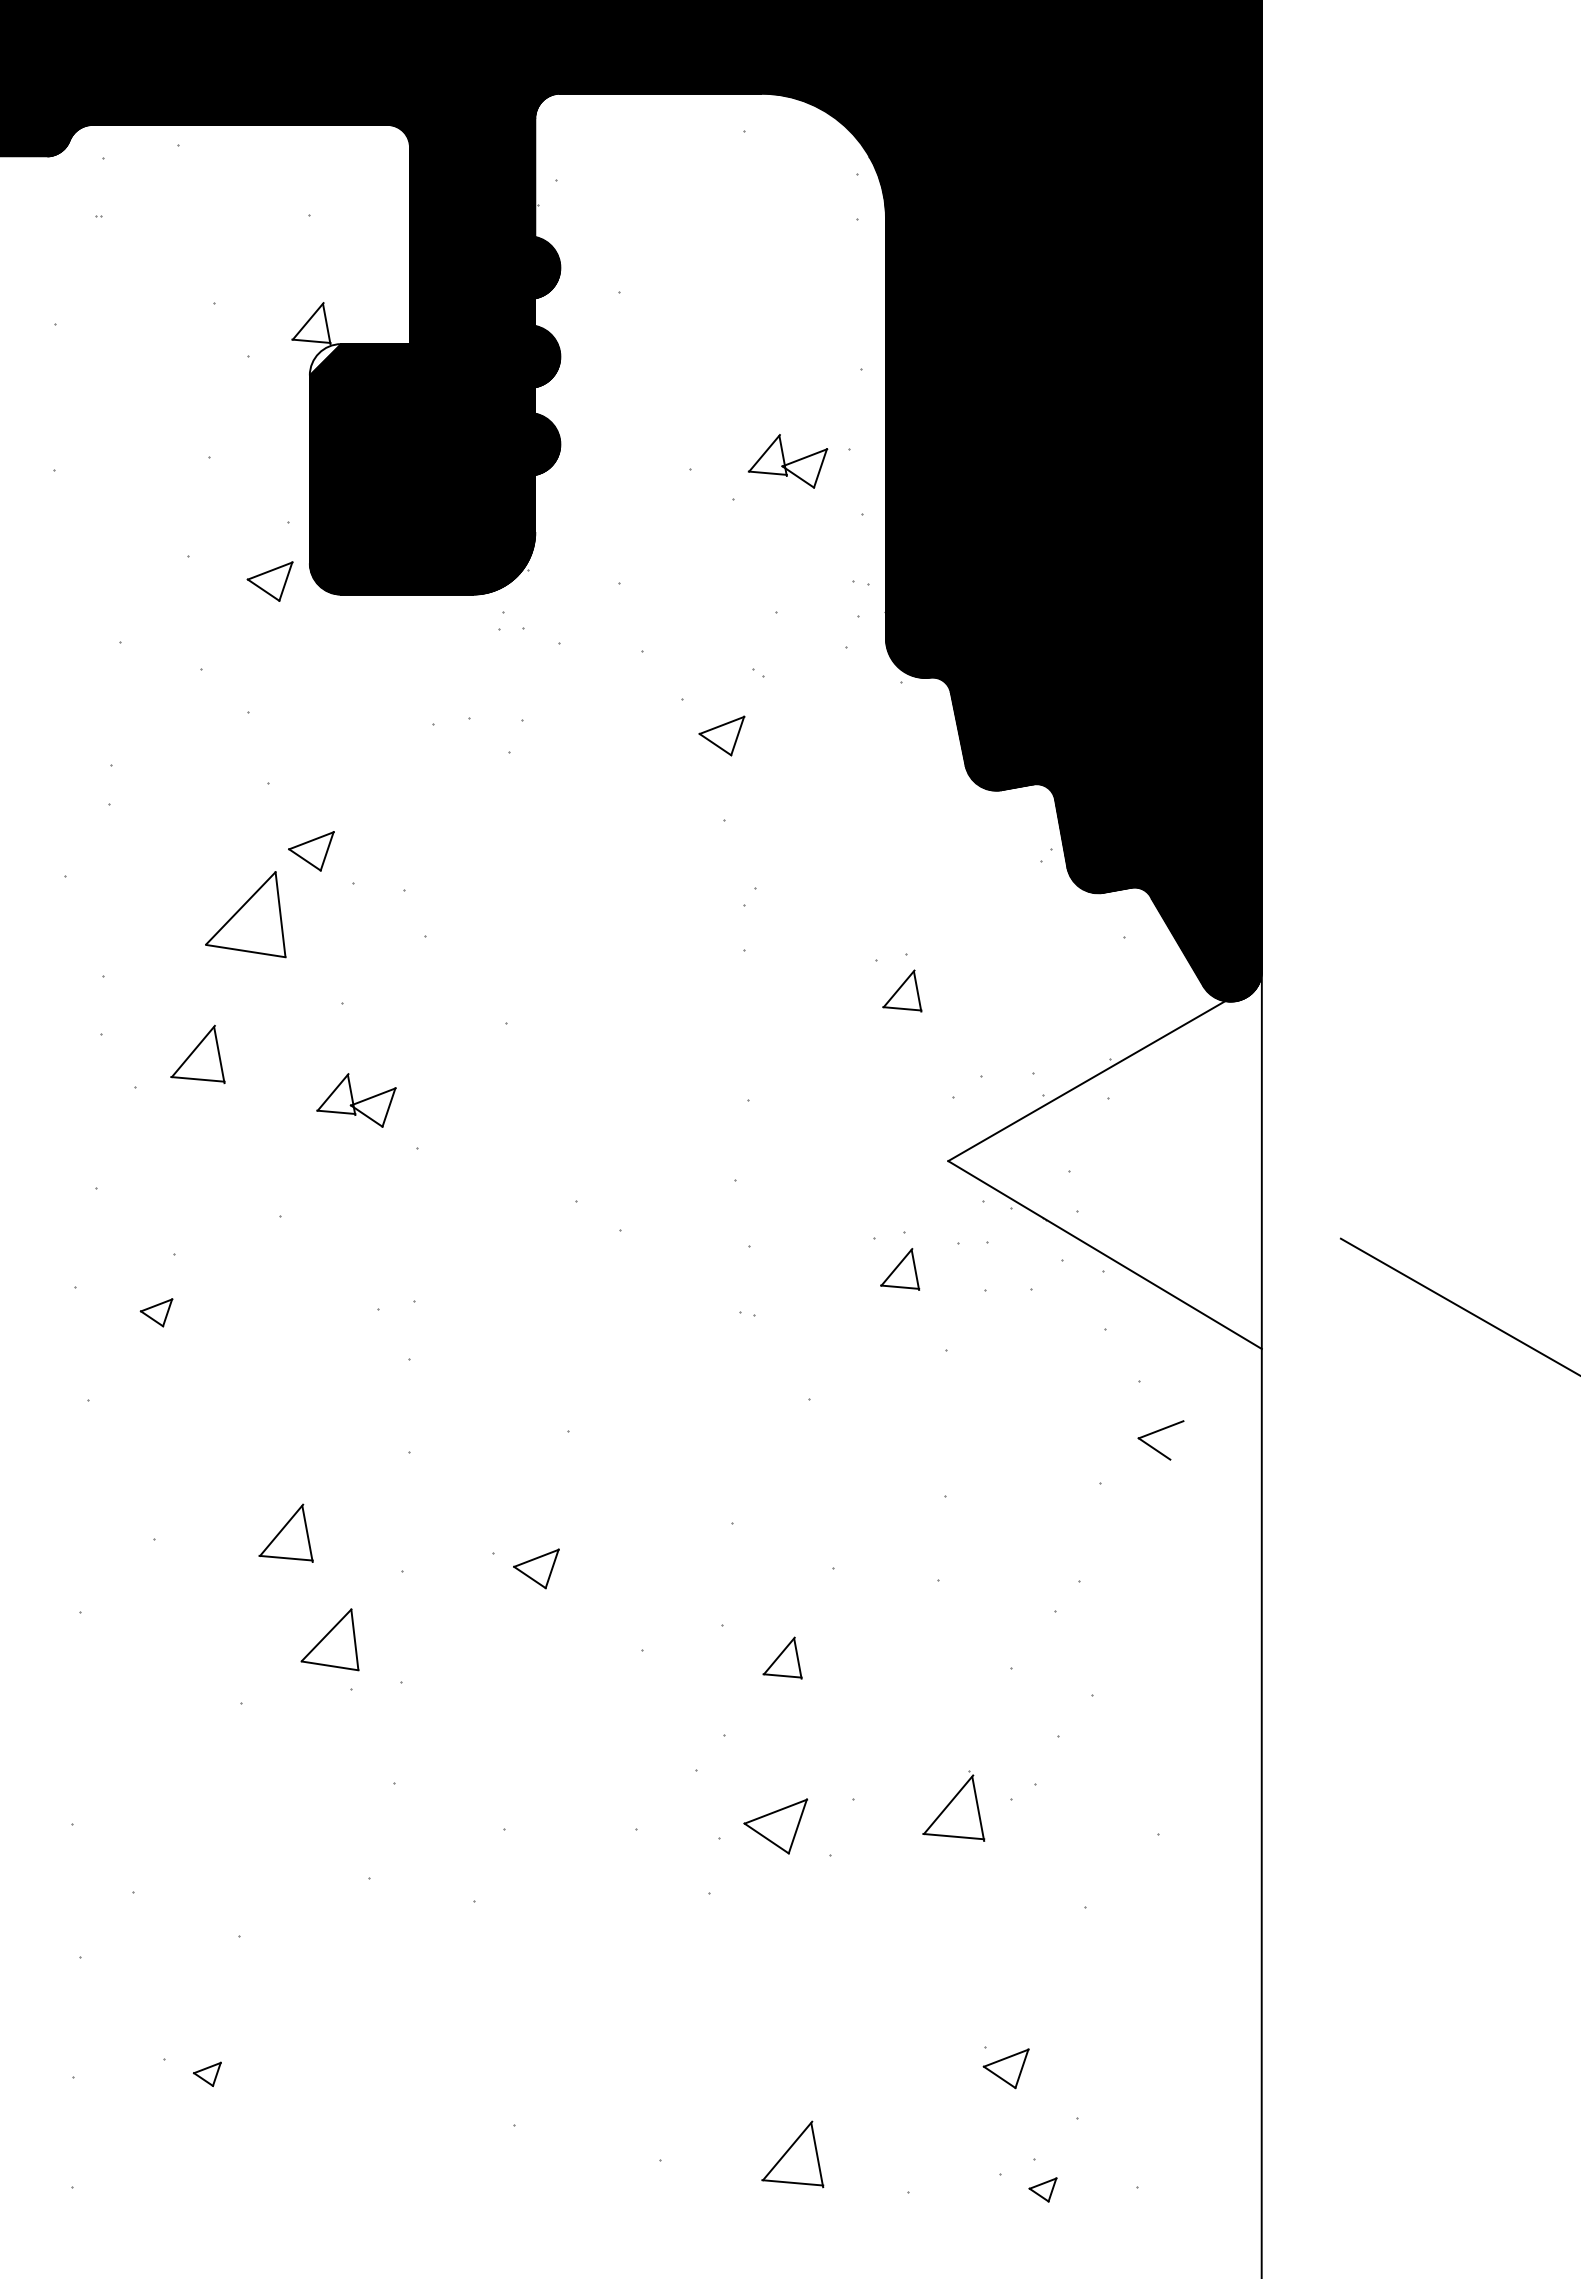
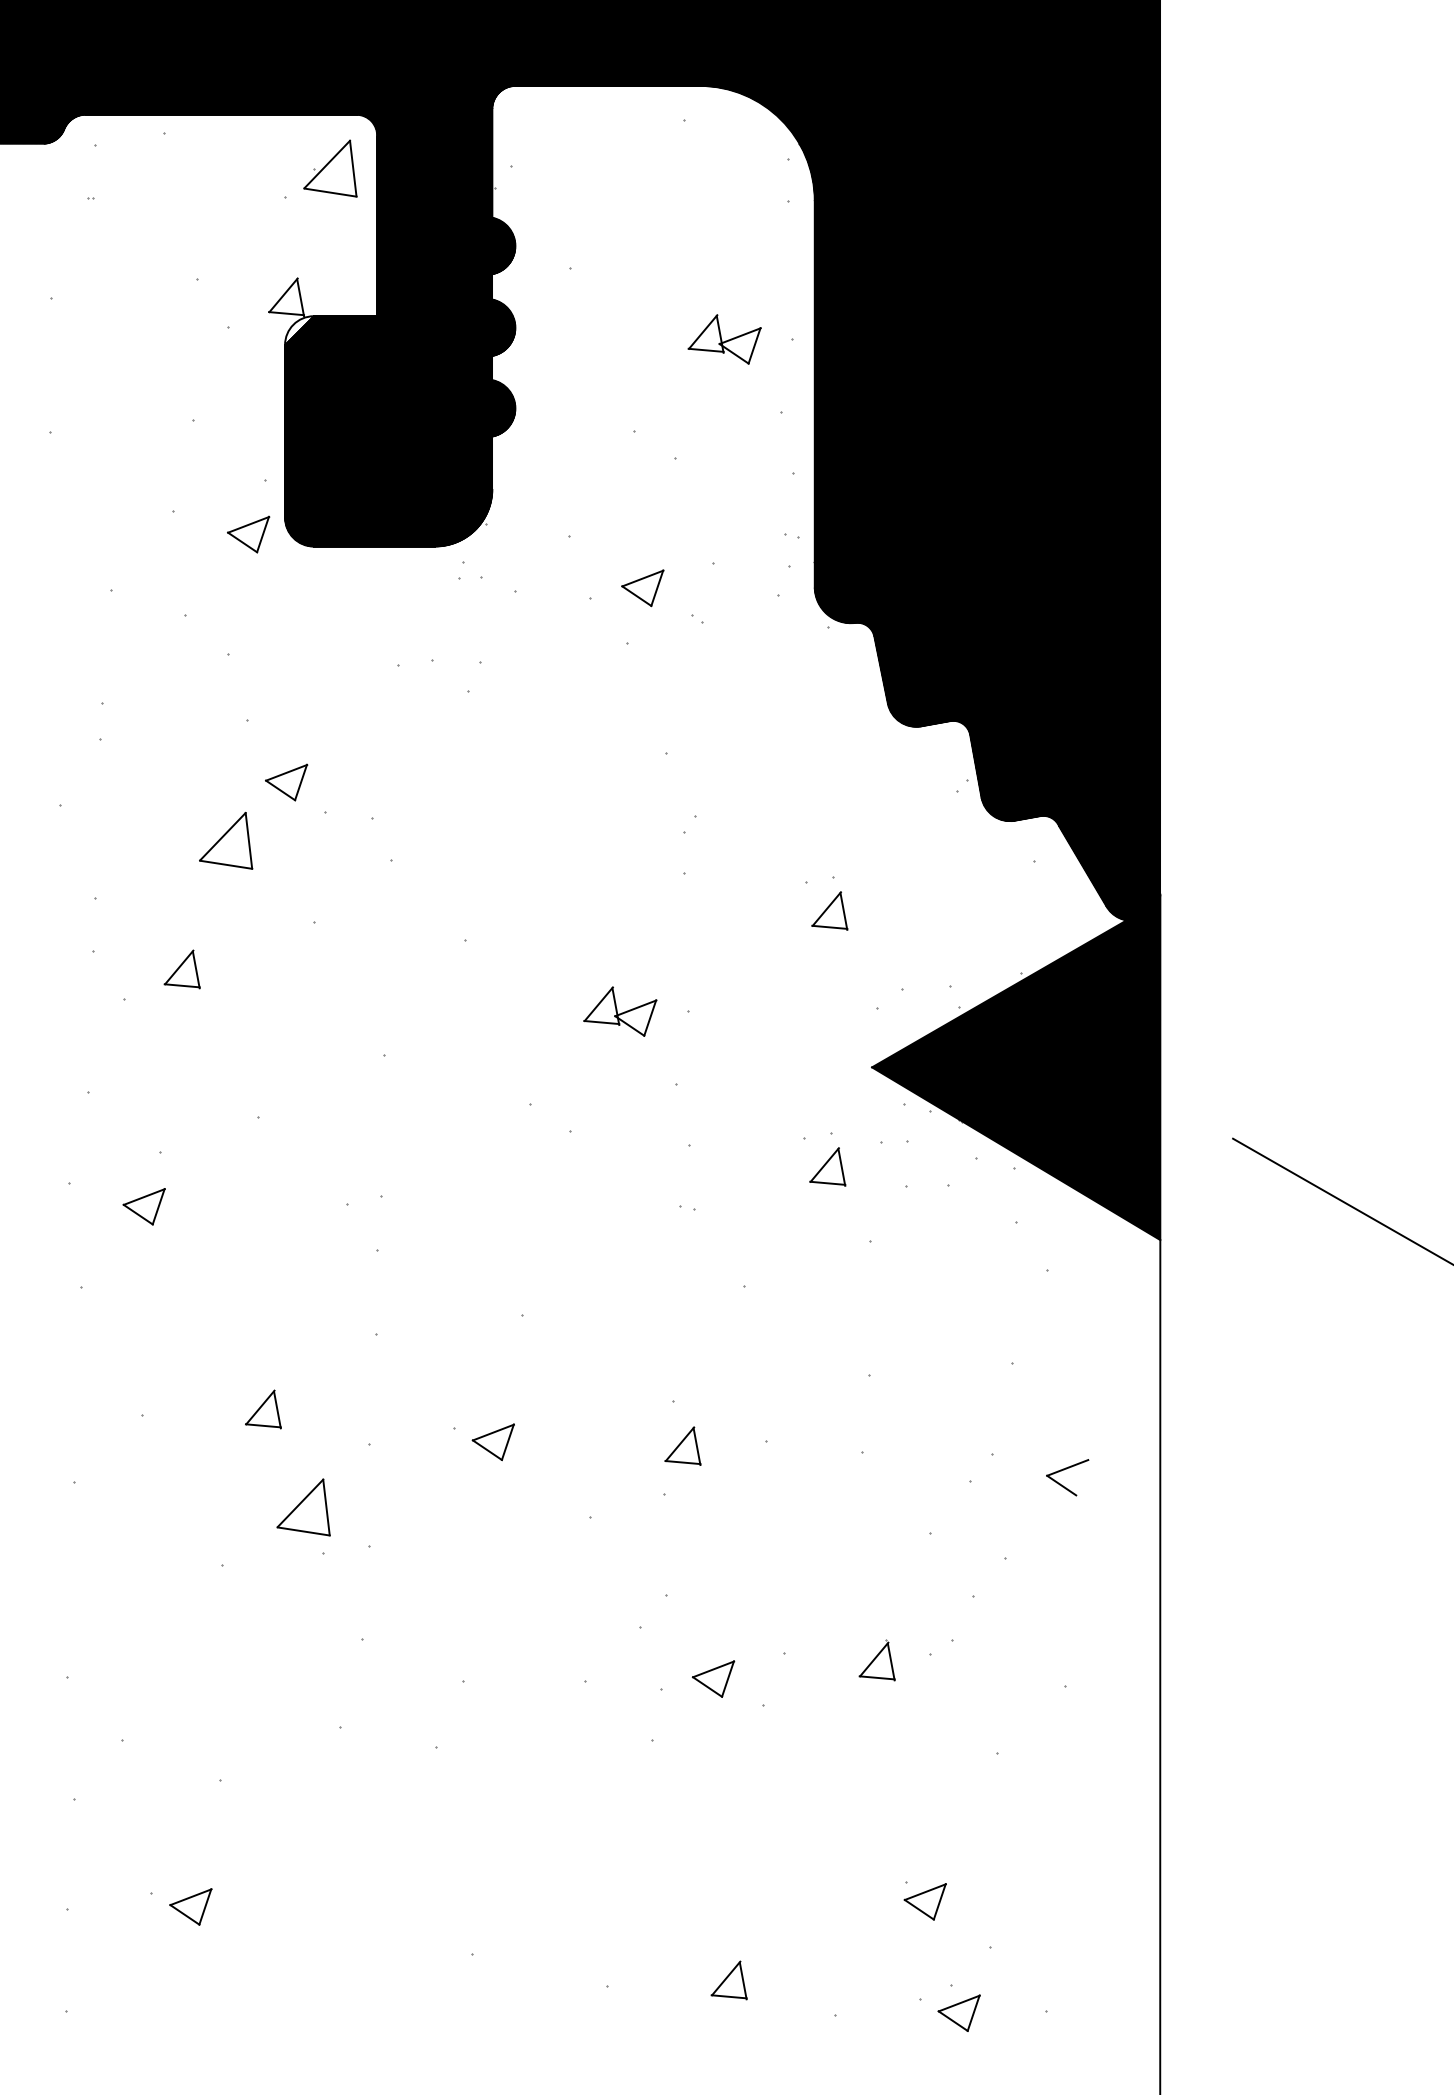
part: (358, 183) -> (329, 168), added
part: (787, 461) -> (724, 339), moved
part: (721, 735) -> (642, 587), moved
part: (245, 914) -> (225, 840), size x0.71
part: (197, 1054) -> (181, 969), size x0.71
part: (356, 1100) -> (620, 1011), moved
fill: (1104, 1160) -> (1015, 1066), added
part: (156, 1312) -> (144, 1206), size x1.43
part: (1157, 1432) -> (1064, 1470), moved
part: (286, 1532) -> (263, 1408), size x0.71
part: (782, 1657) -> (682, 1445), moved
part: (953, 1805) -> (876, 1659), size x0.62
part: (775, 1826) -> (713, 1679), size x0.71
part: (207, 2074) -> (190, 1907), size x1.67
part: (792, 2153) -> (728, 1979), size x0.62
part: (1042, 2189) -> (958, 2012), size x1.67

